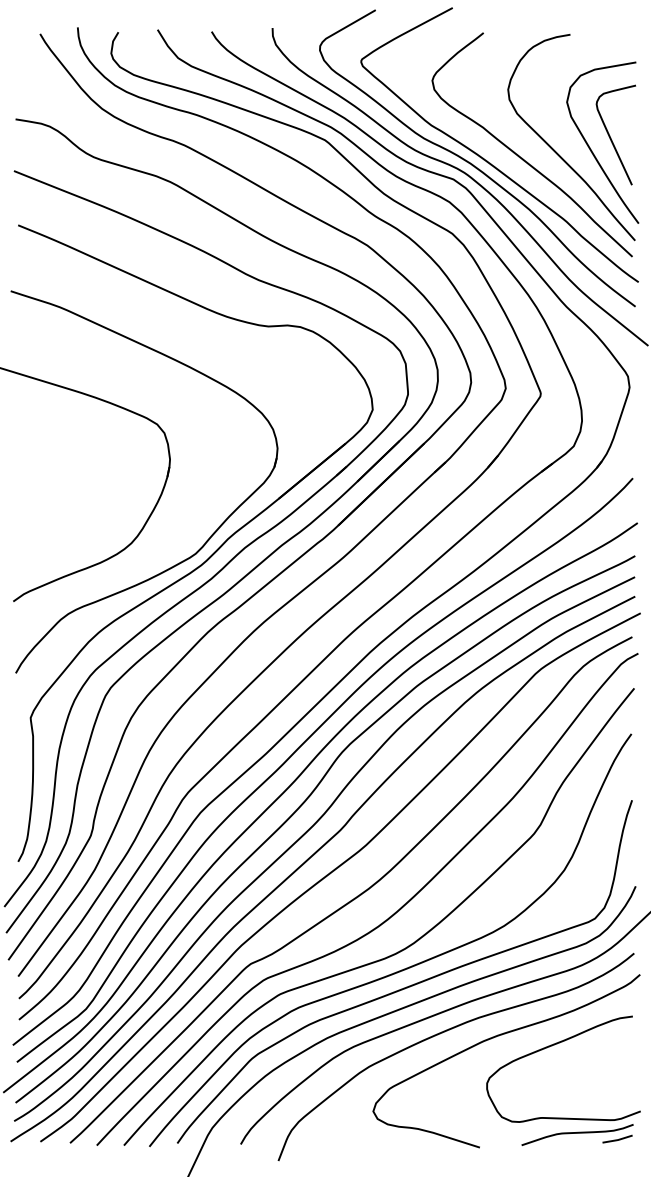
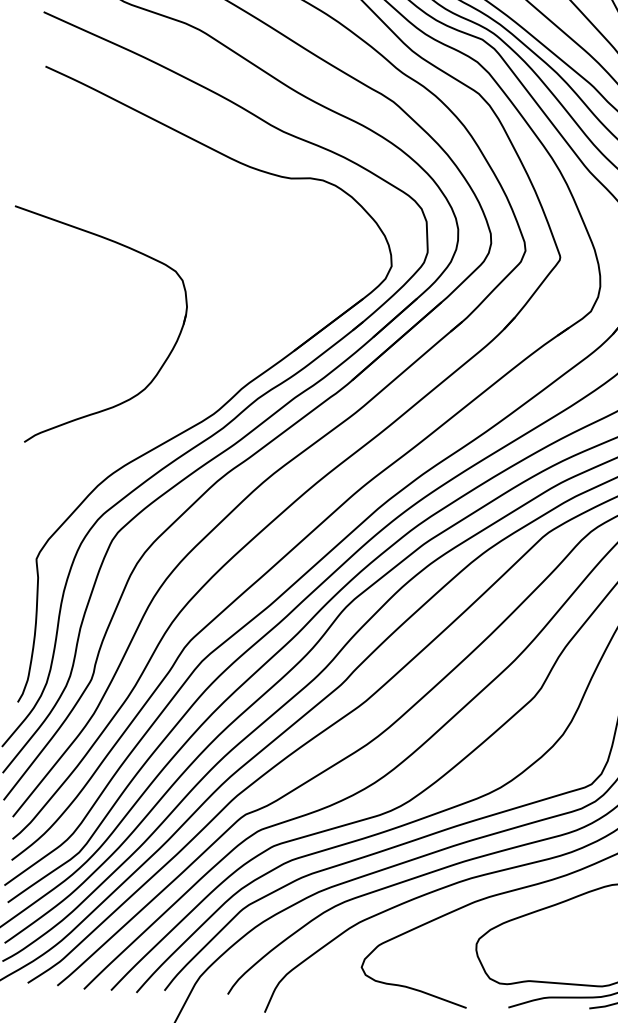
part: (211, 534) -> (225, 383), removed

